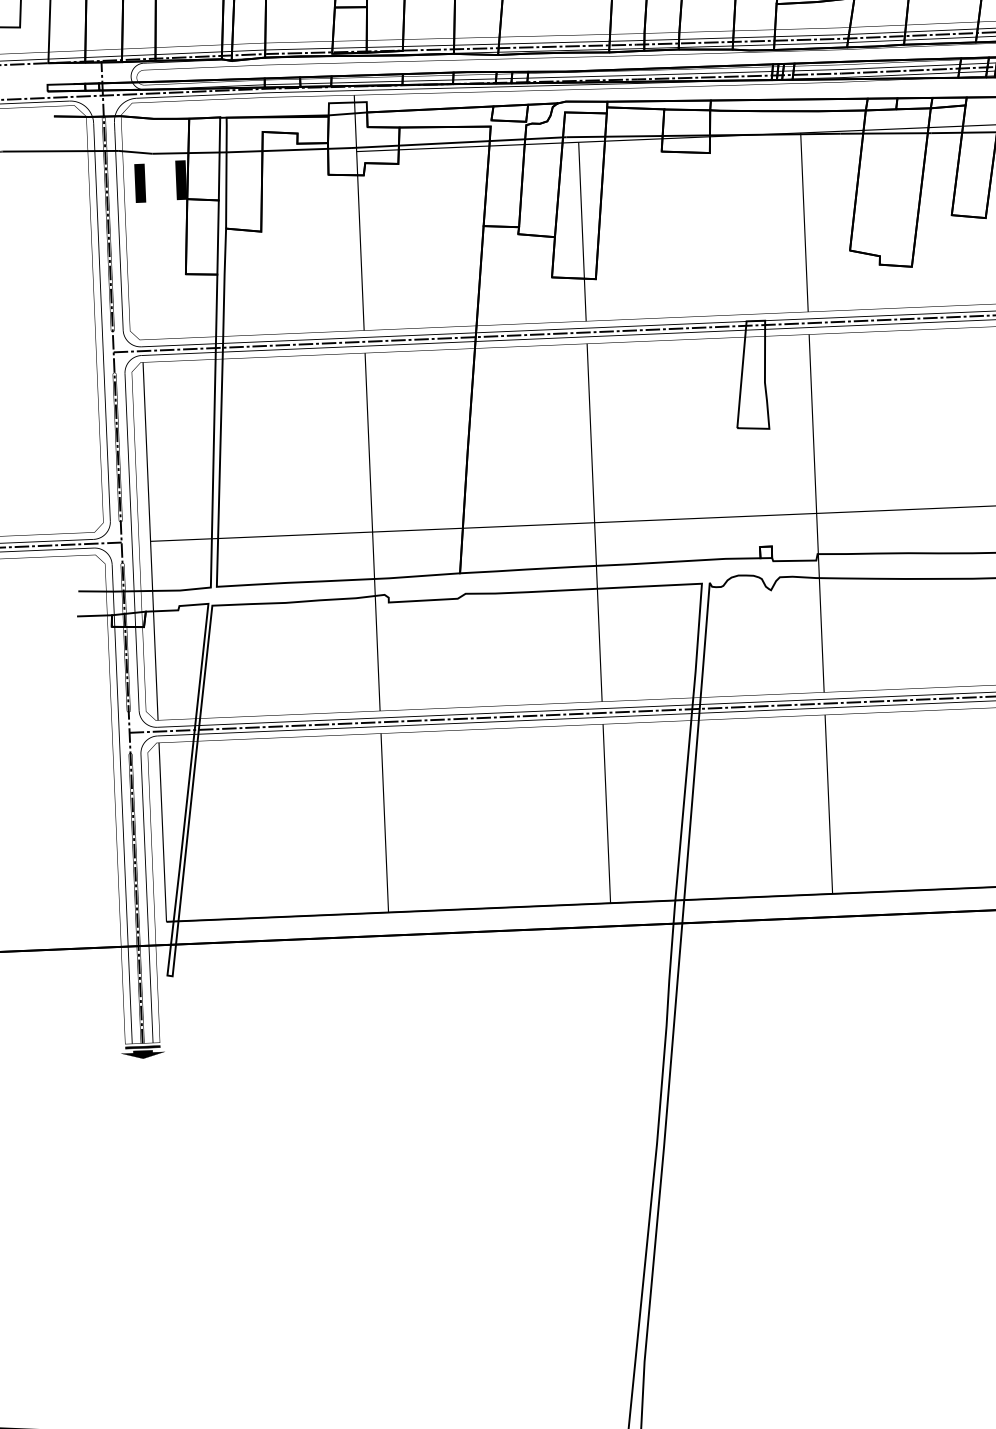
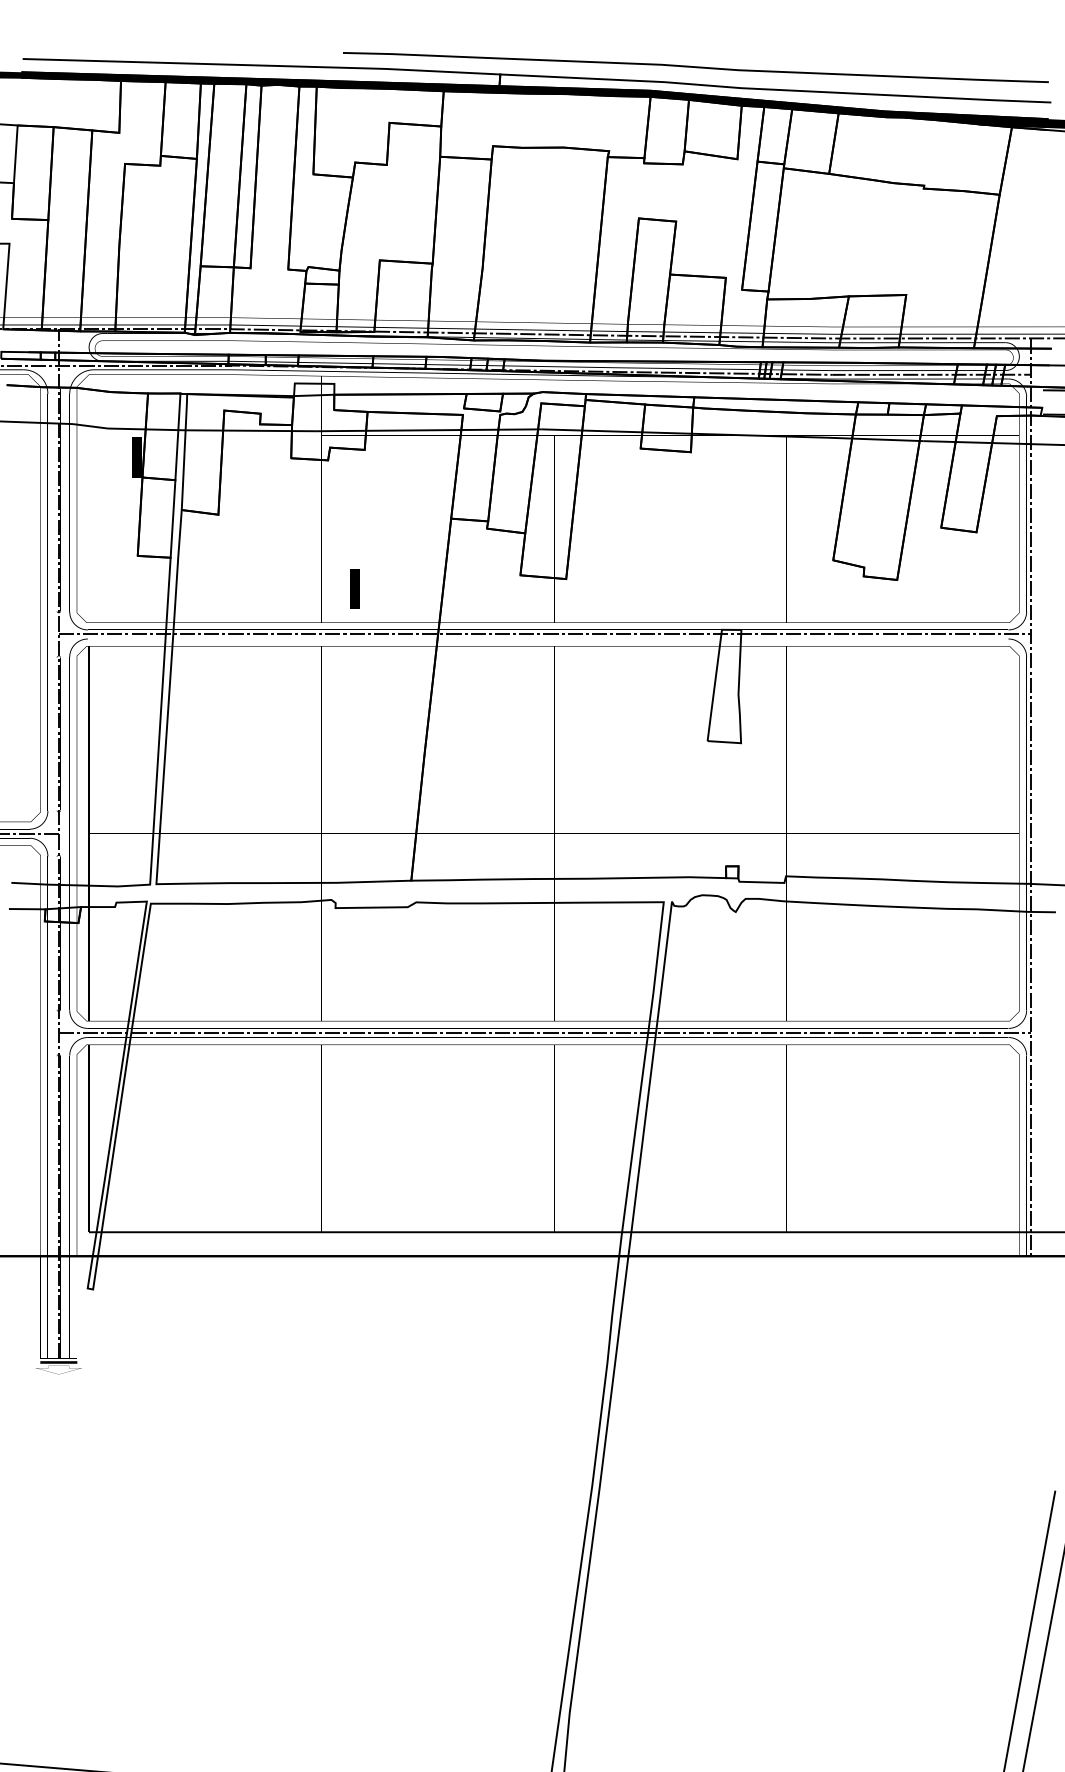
line: (139, 182) -> (354, 588), moved
fill: (142, 1054) -> (58, 1369), removed

